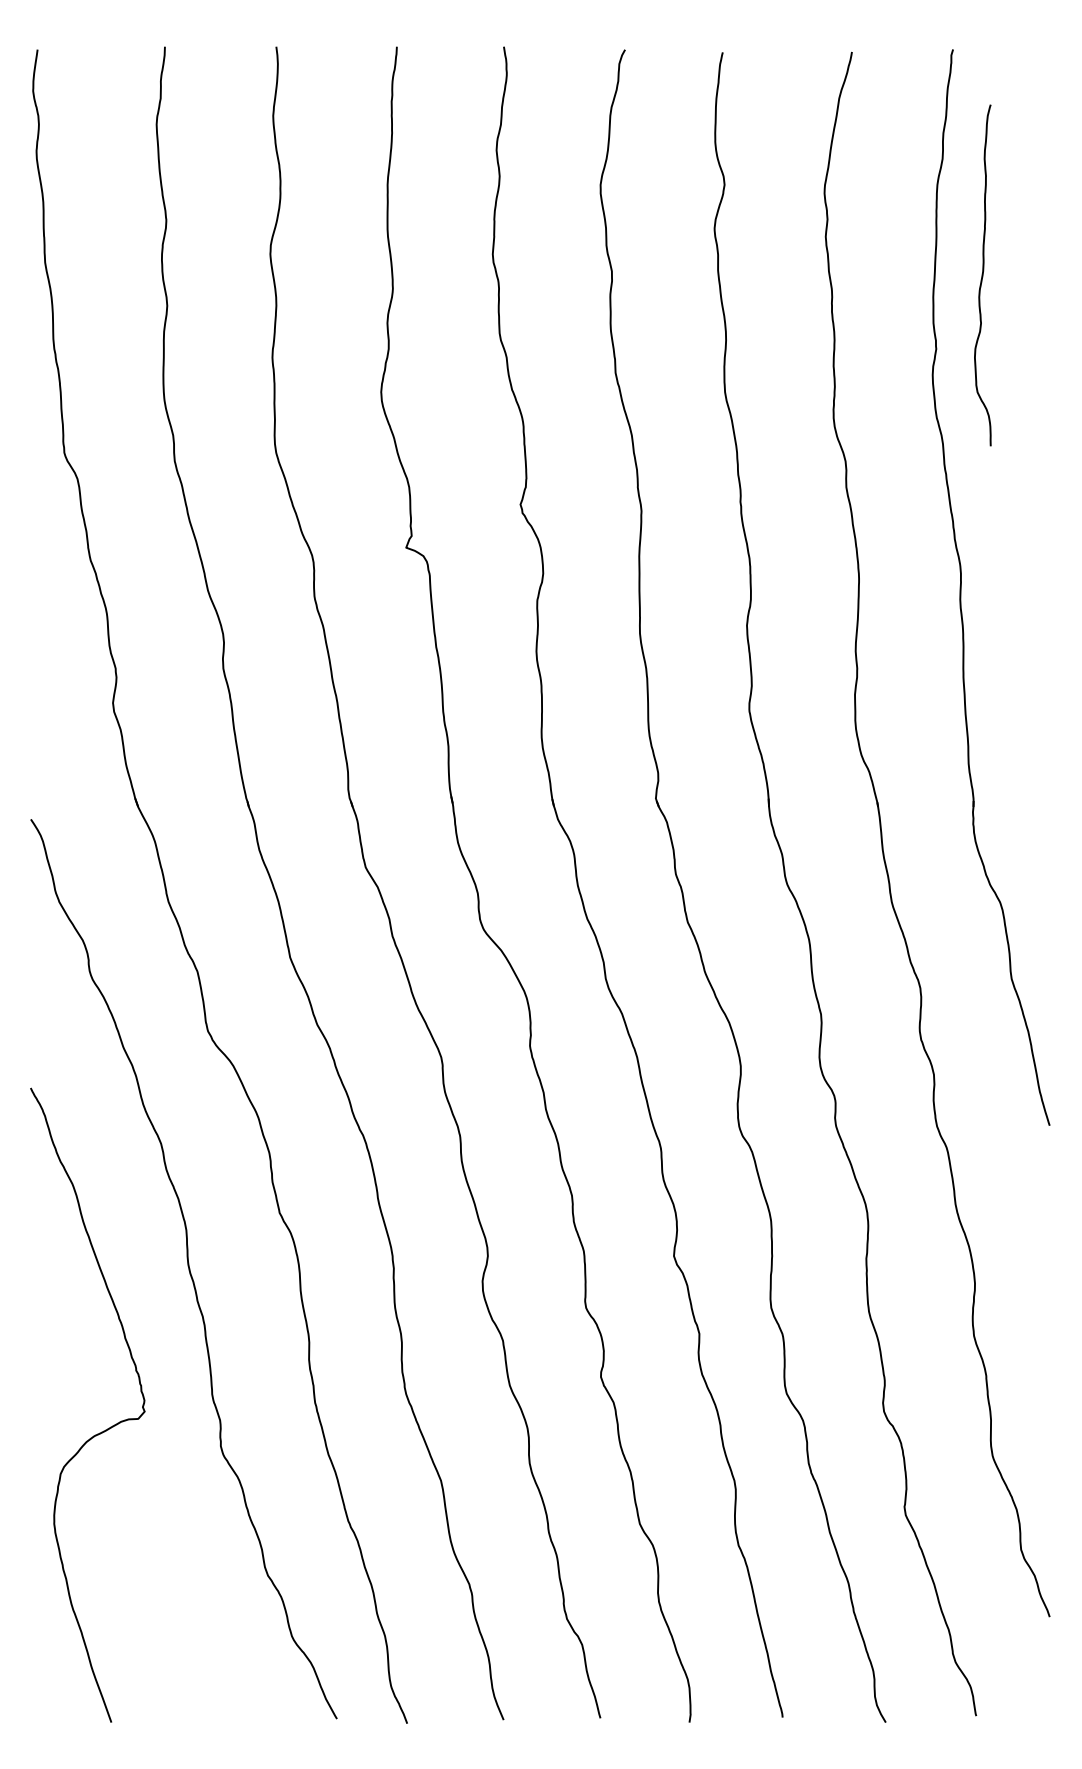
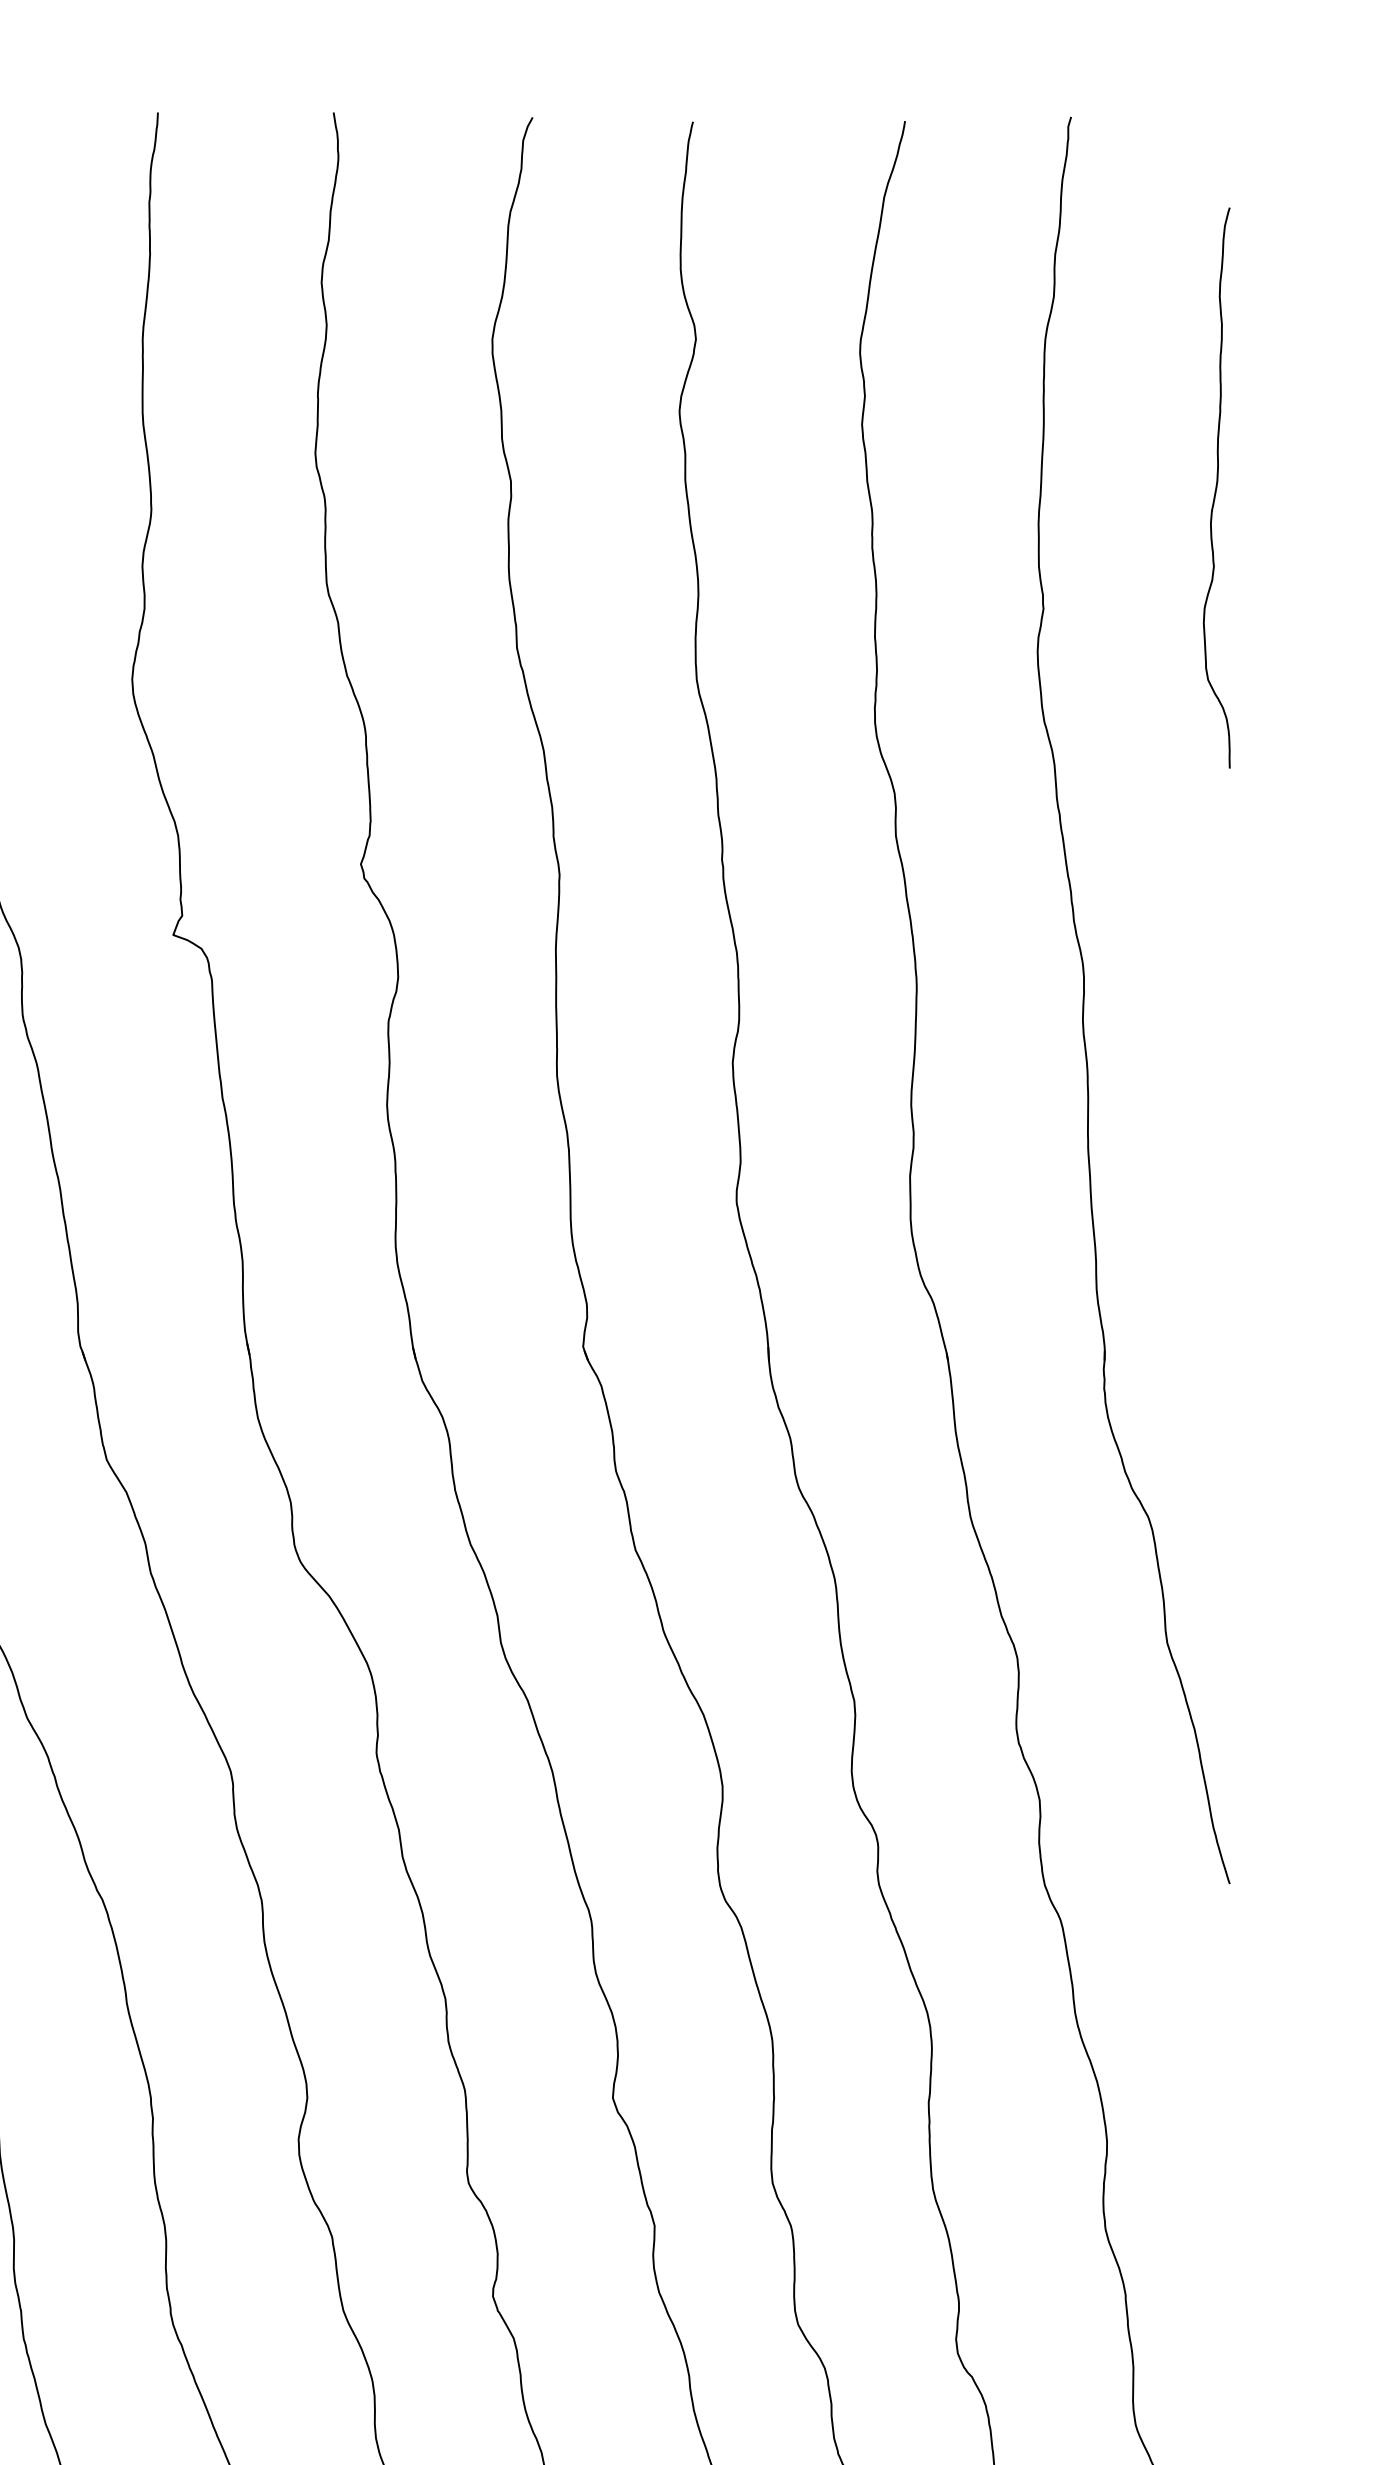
curve: (982, 275) -> (1216, 488), moved

